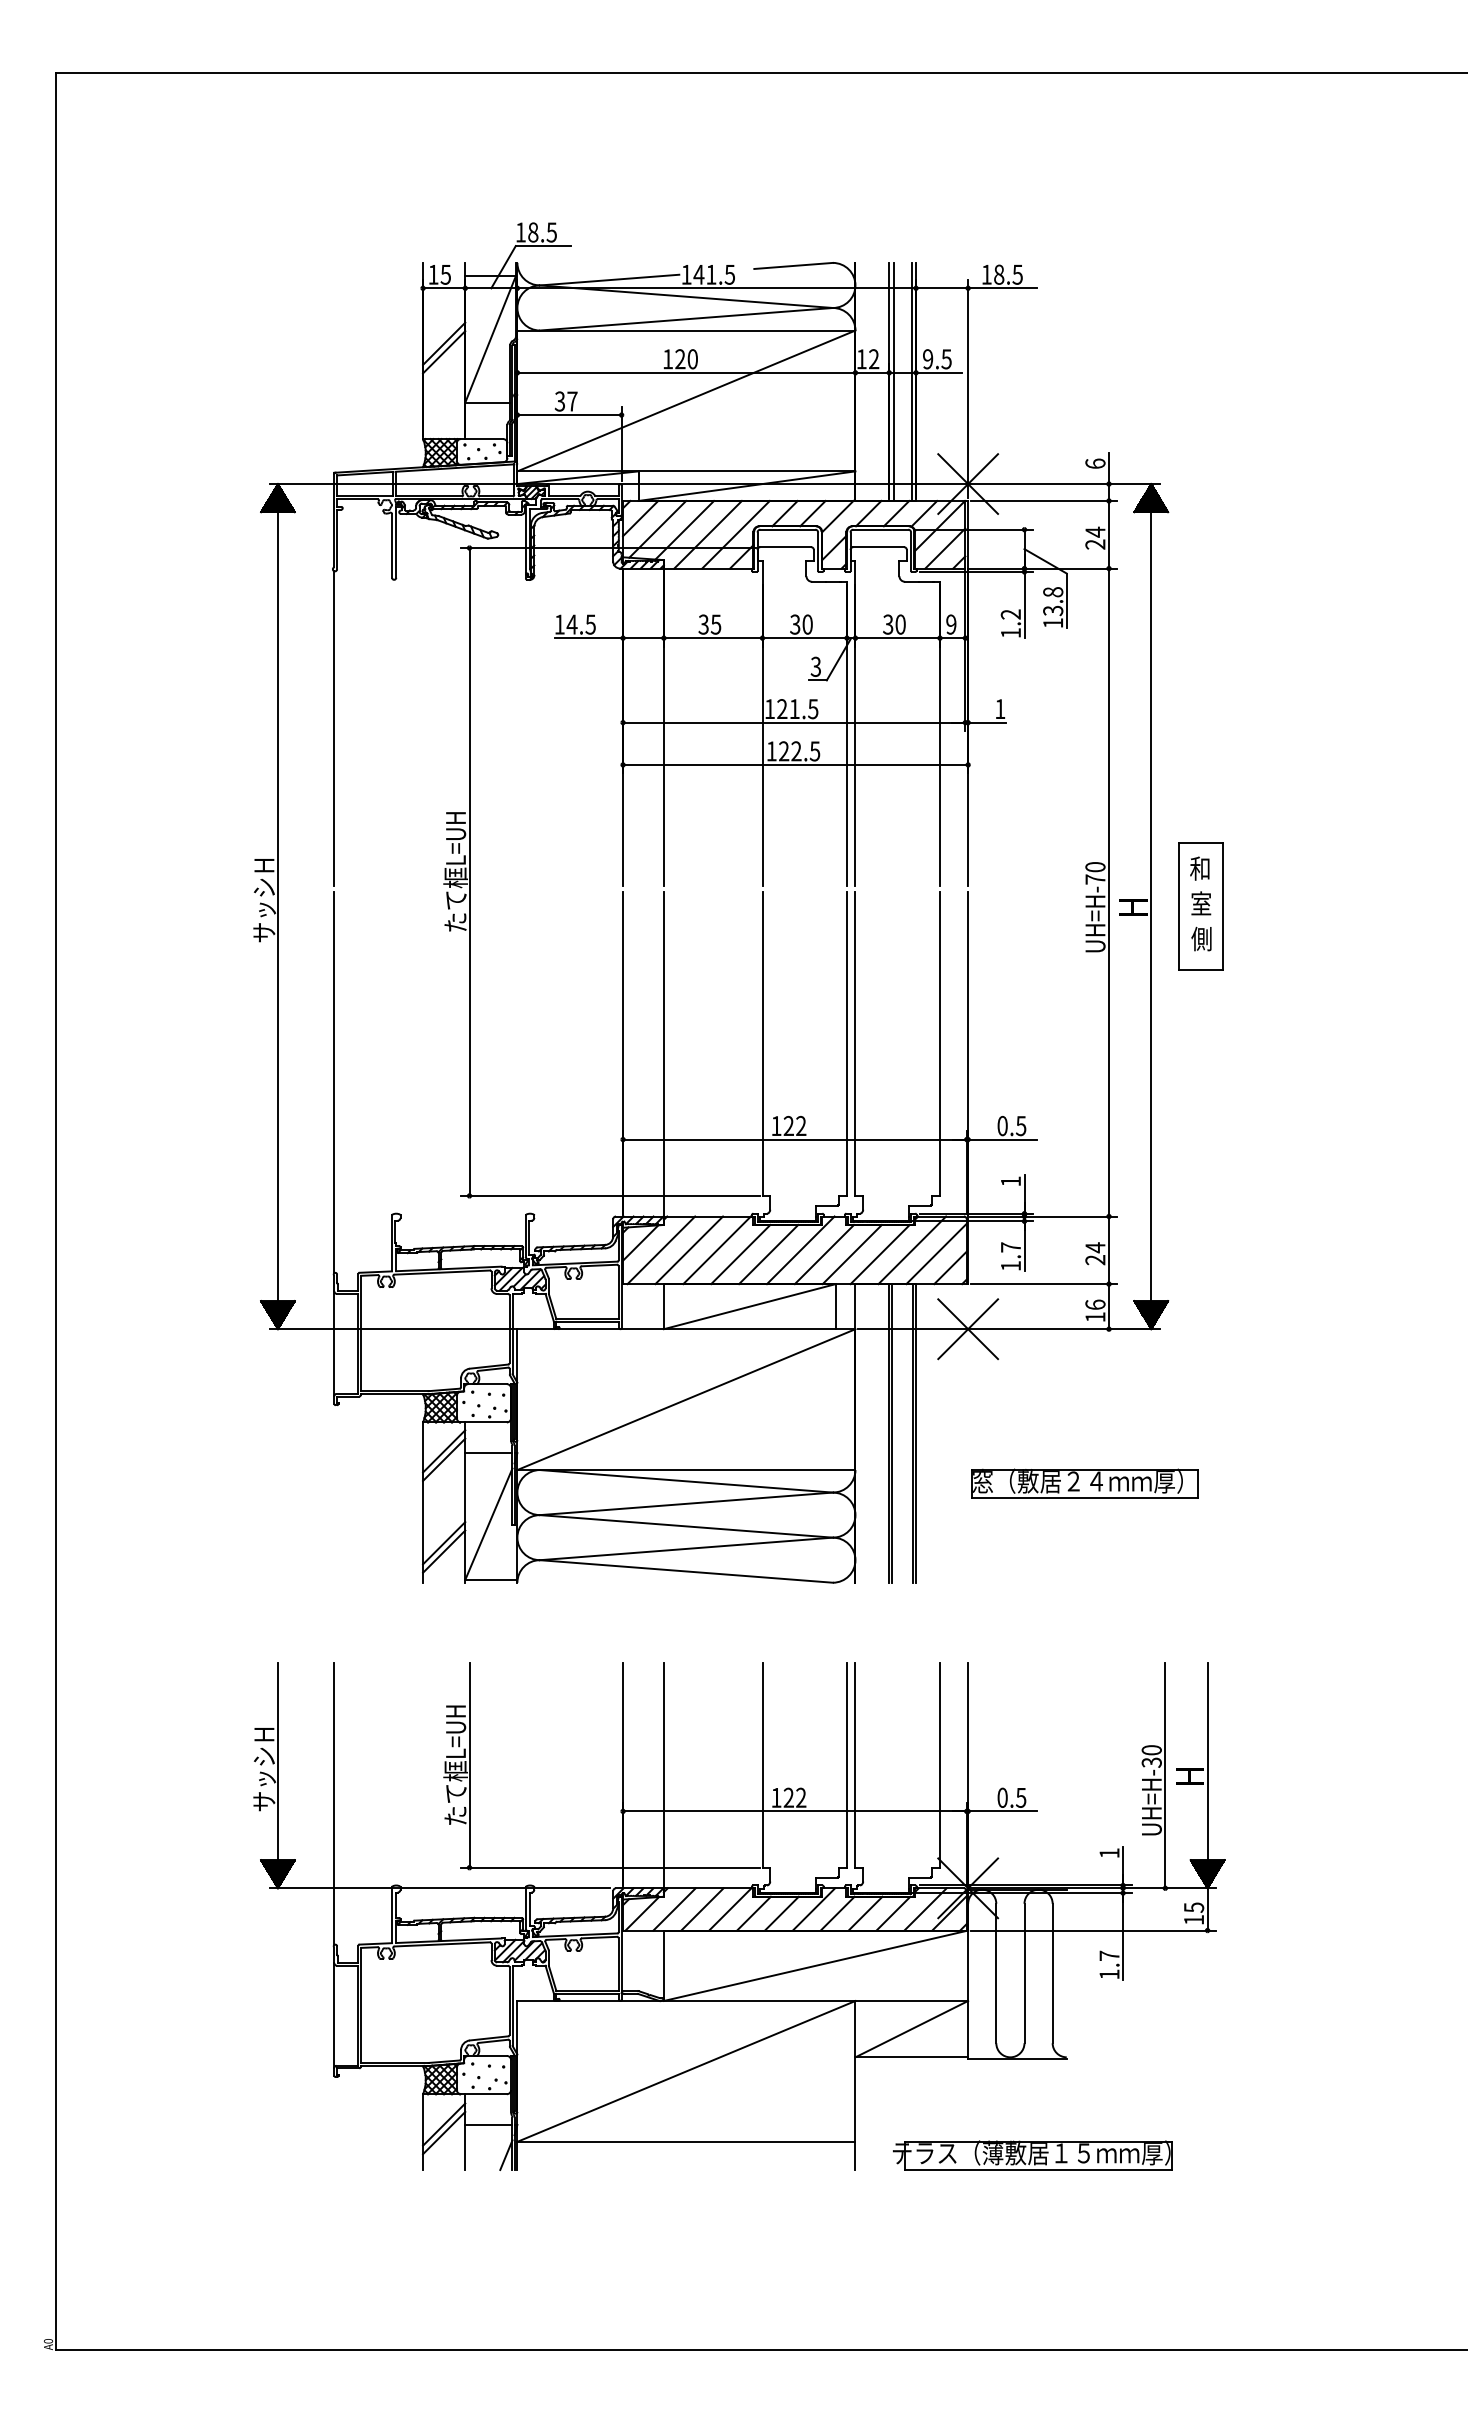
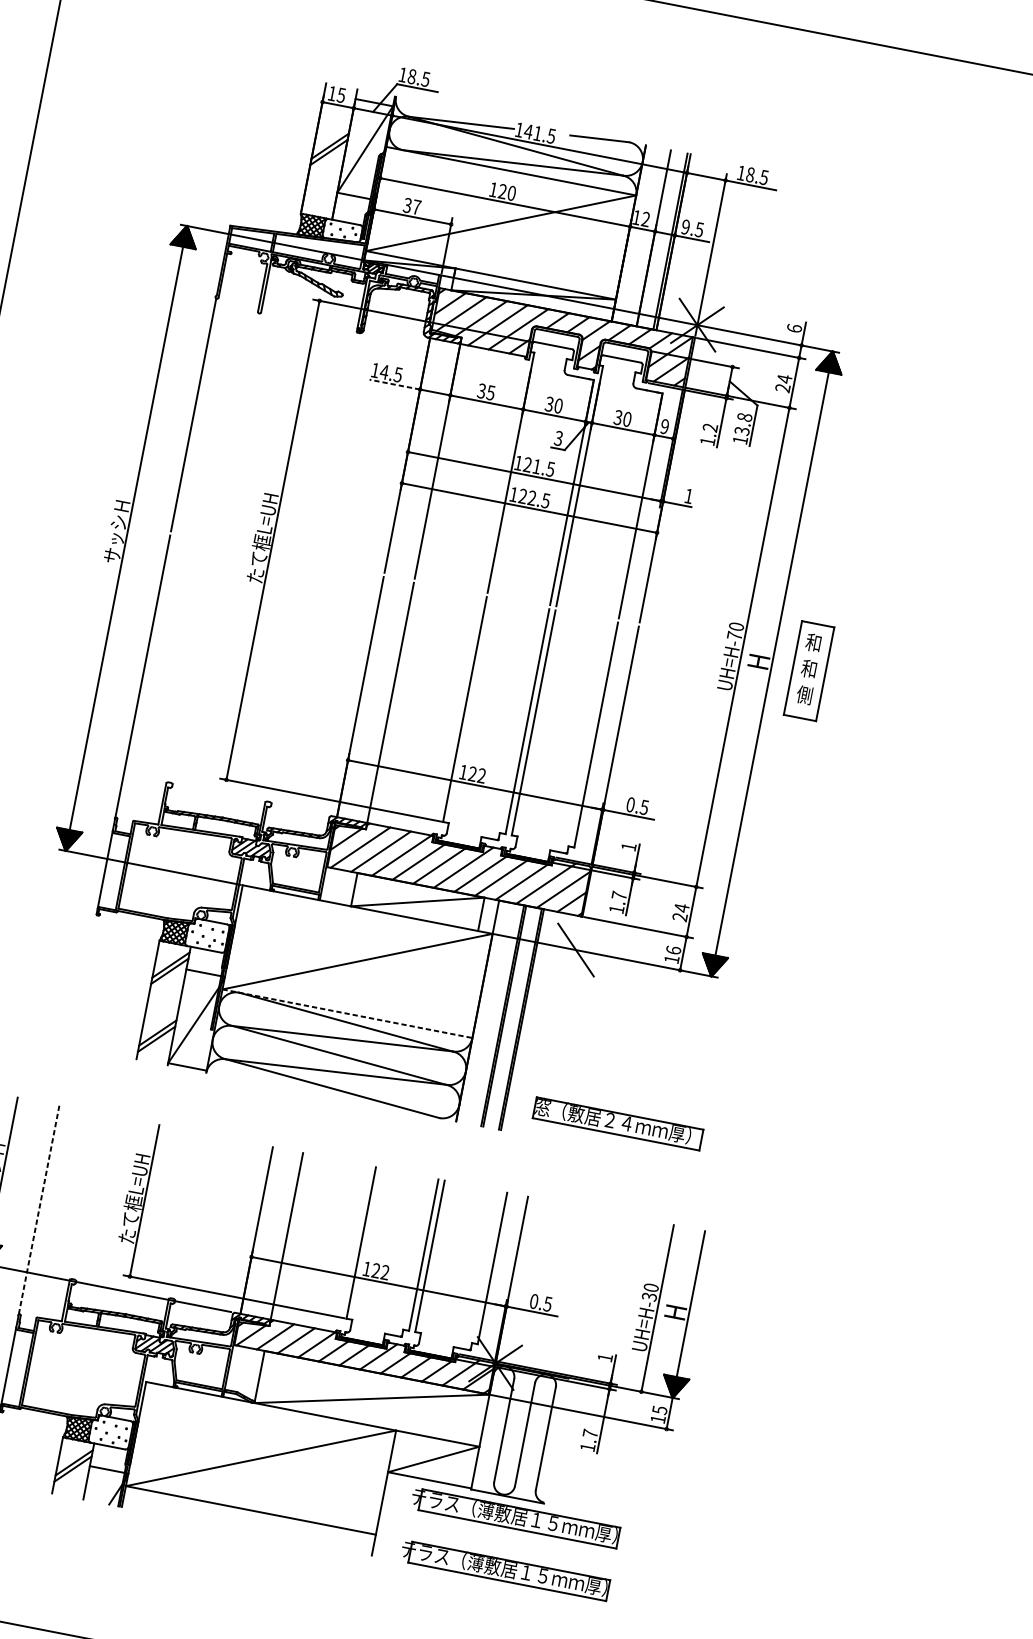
line: (893, 381) -> (657, 238), removed
line: (588, 638) -> (394, 384), solid -> dashed
text: (1200, 903) -> (808, 668), 室 -> 和
line: (968, 1329) -> (576, 950), removed
line: (686, 1470) -> (347, 1014), solid -> dashed
part: (1084, 1483) -> (617, 1123), moved
line: (334, 1804) -> (39, 1210), solid -> dashed
part: (1032, 2084) -> (515, 1517), added

